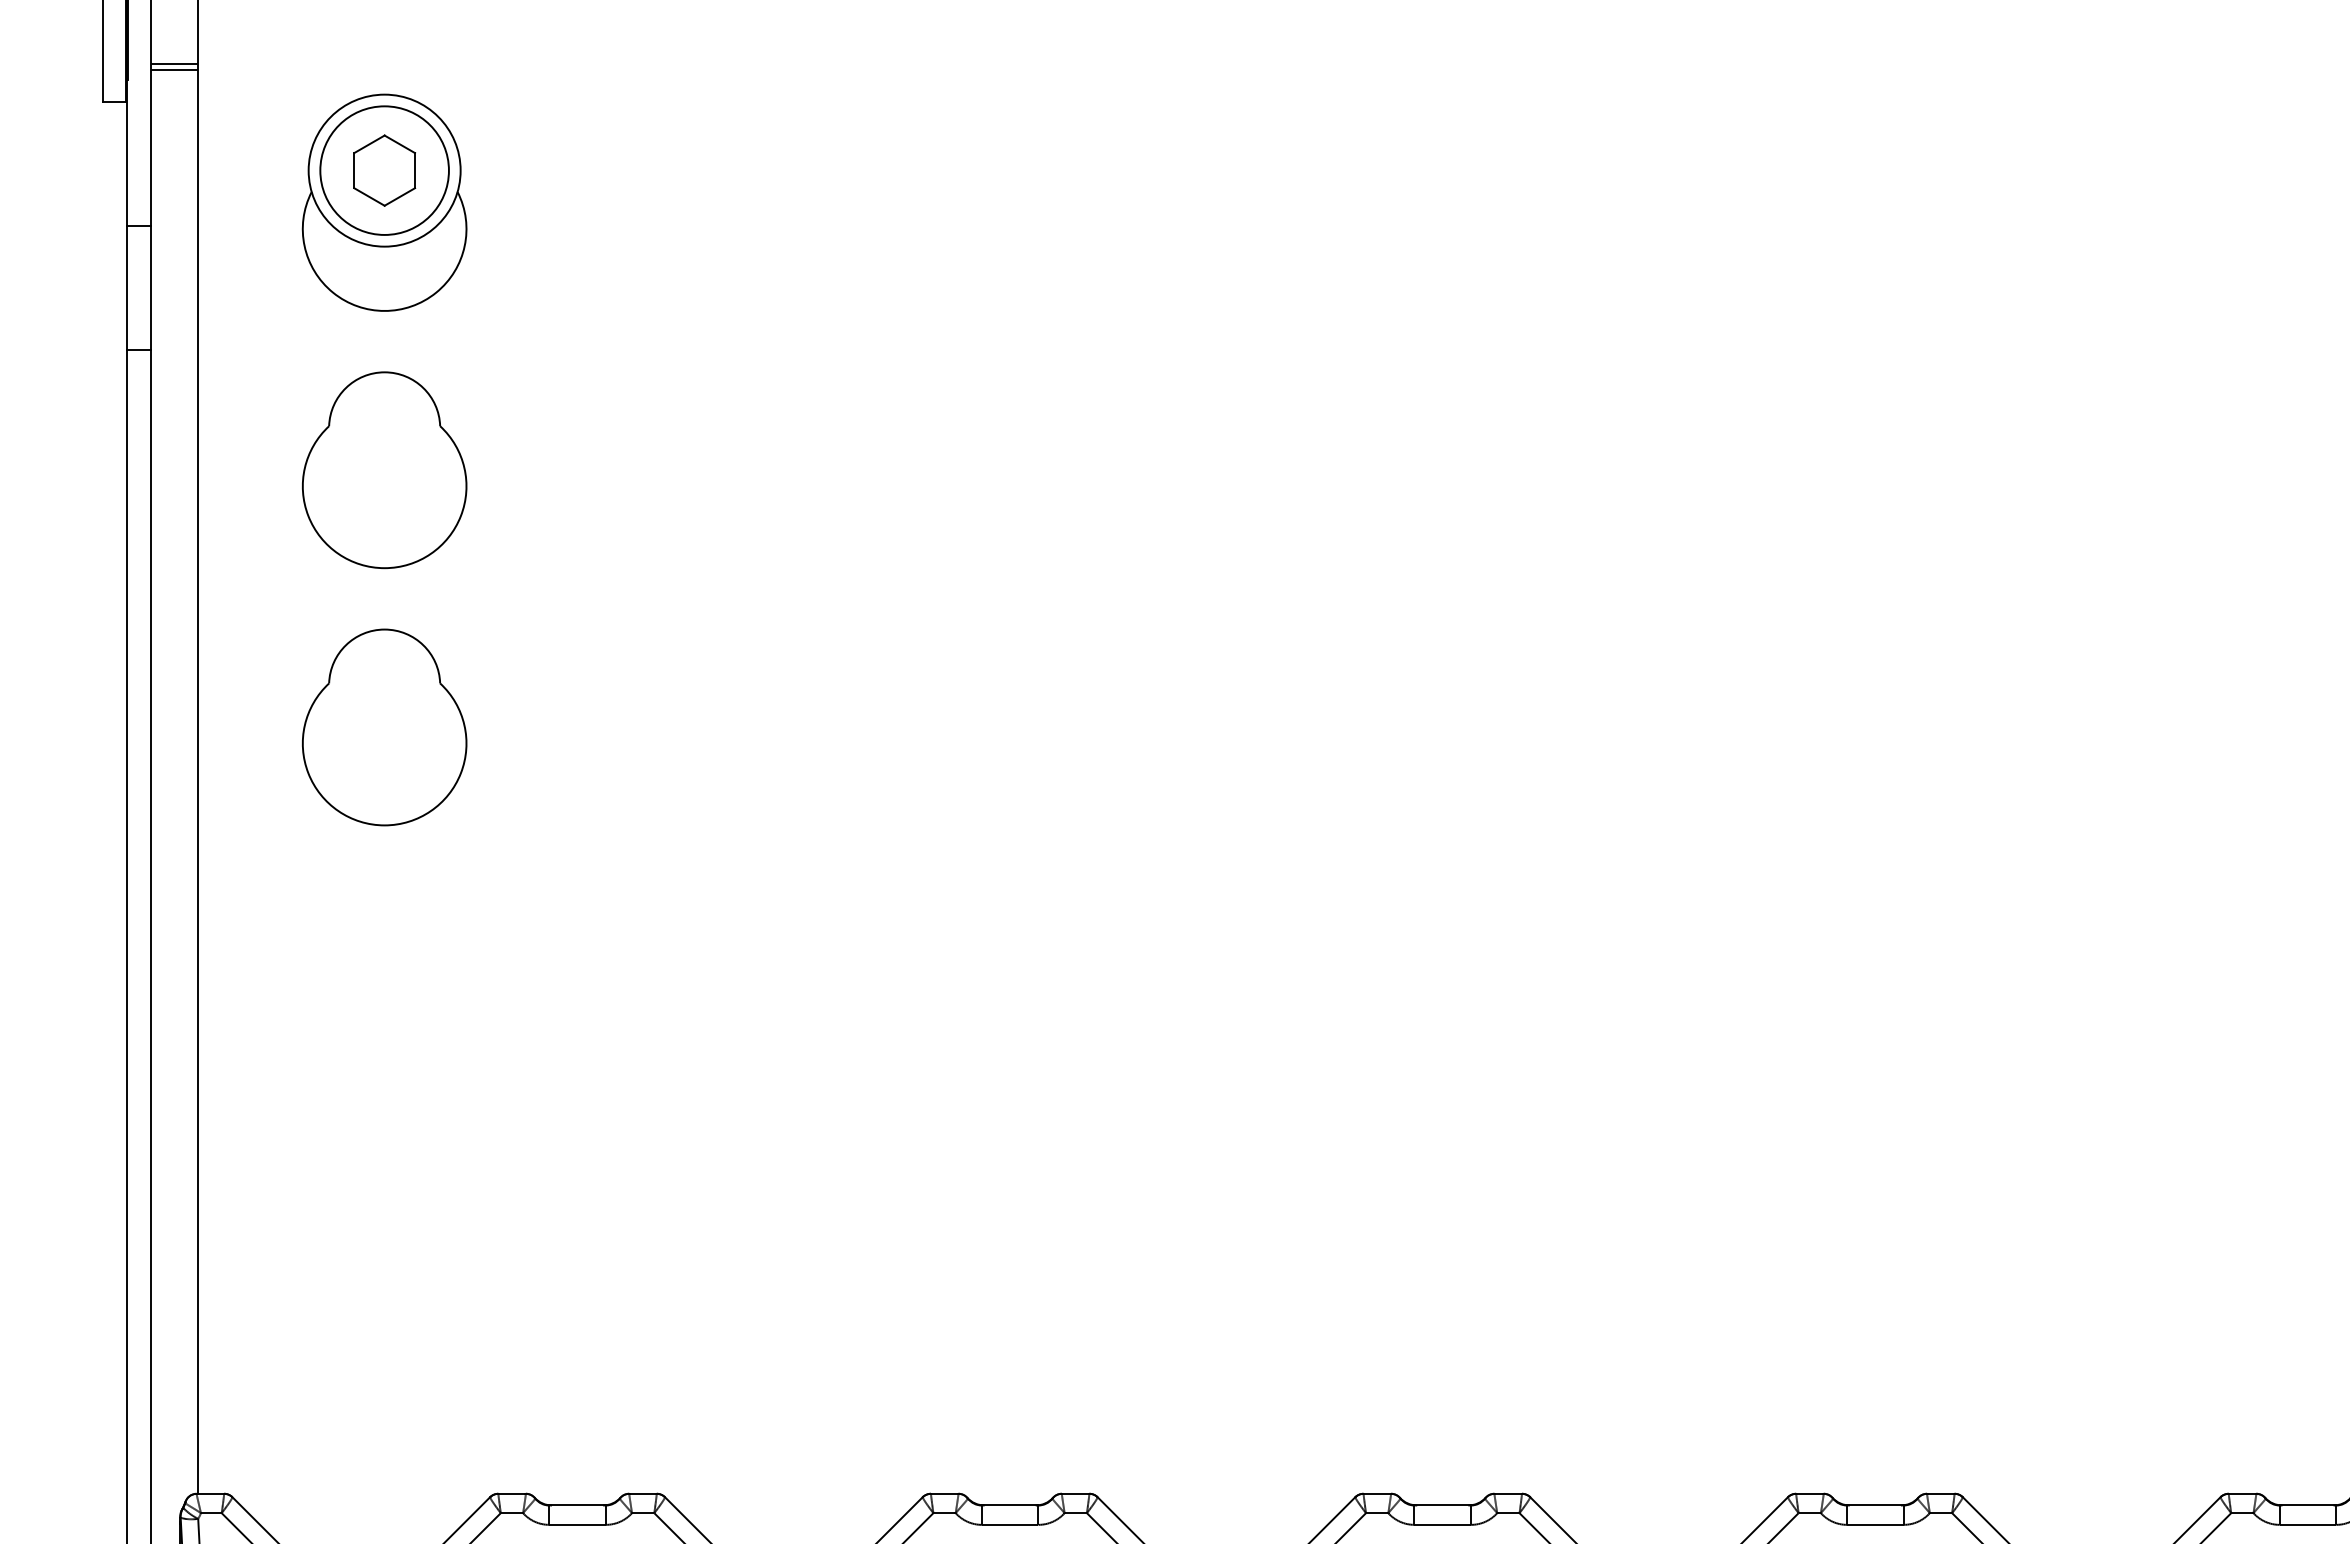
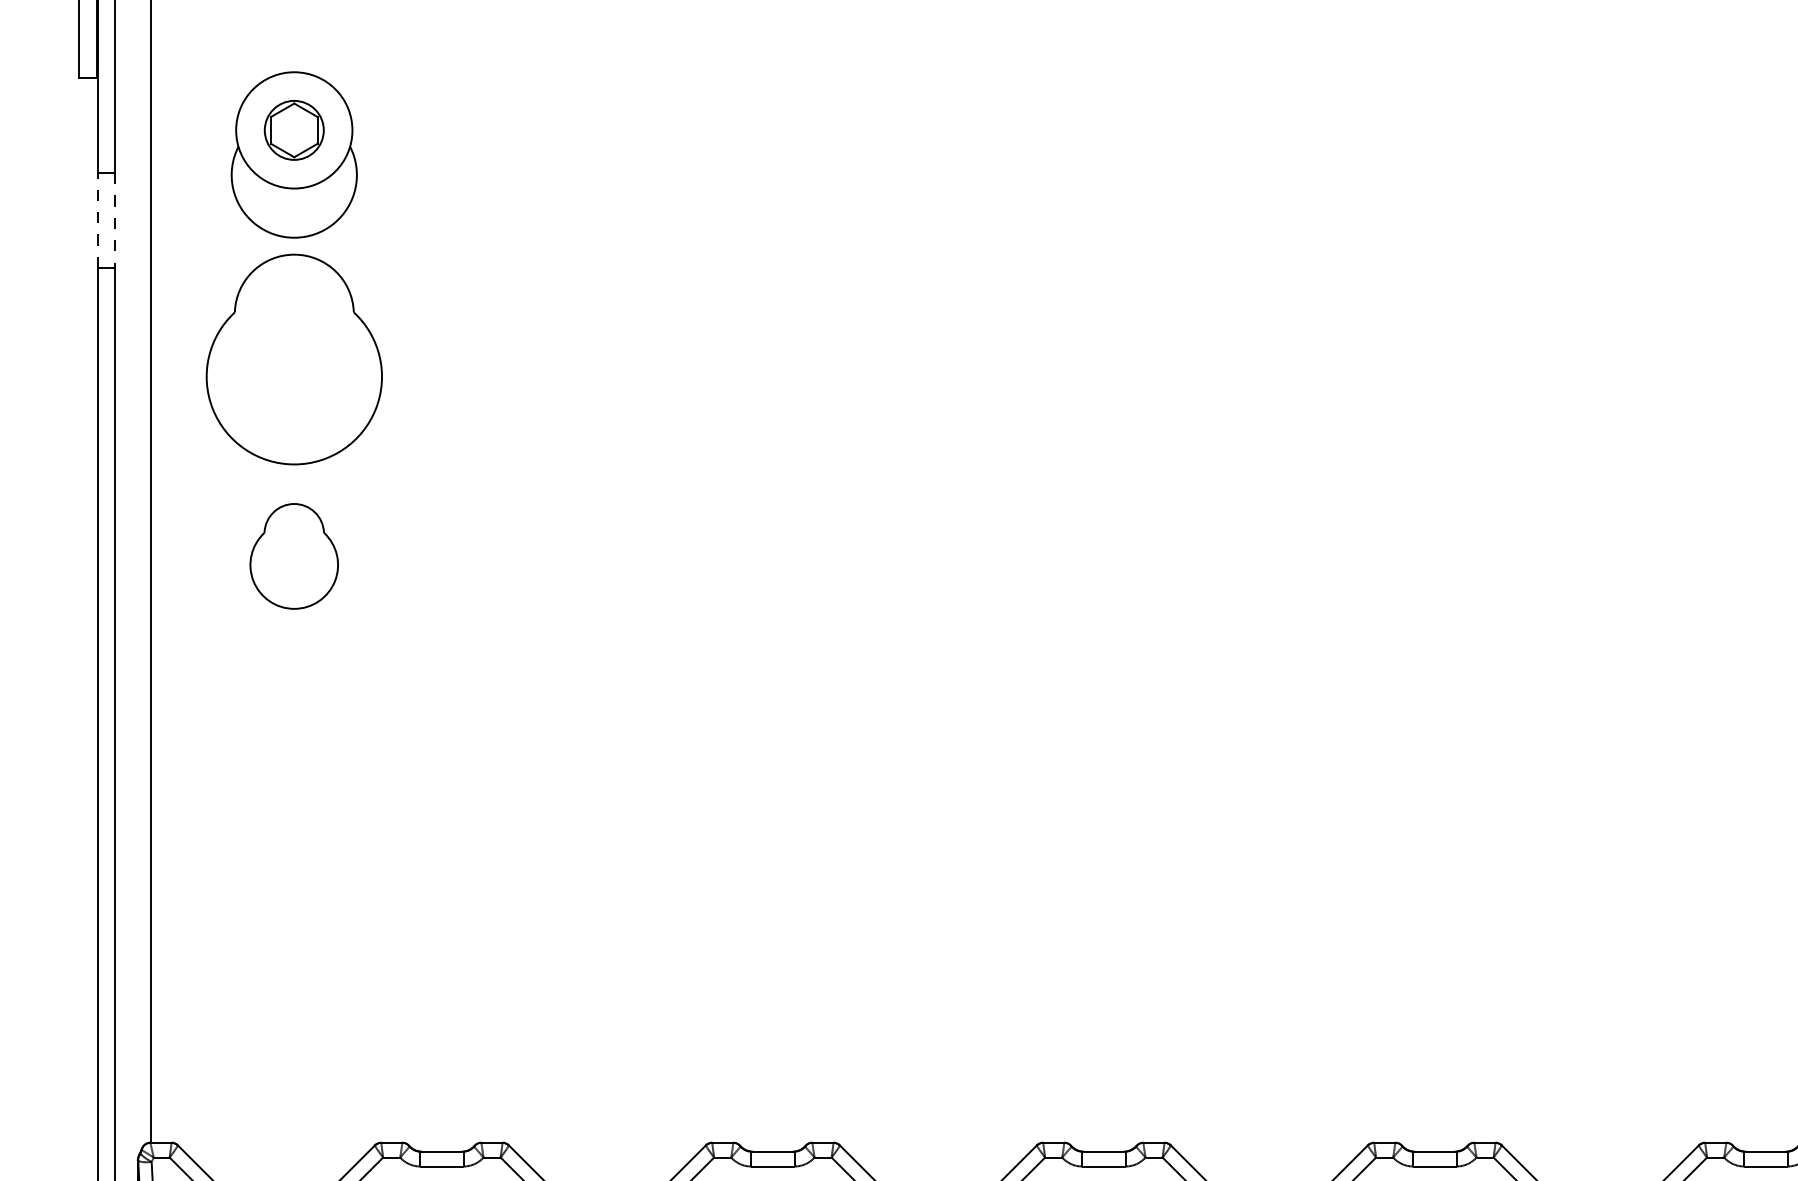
line: (173, 63) -> (132, 48), removed
line: (173, 69) -> (132, 53), removed
circle: (384, 170) -> (294, 130), size x0.6
line: (127, 287) -> (97, 219), solid -> dashed
line: (150, 288) -> (115, 220), solid -> dashed
part: (384, 470) -> (294, 359), size x1.4
part: (384, 727) -> (294, 556), size x0.7

